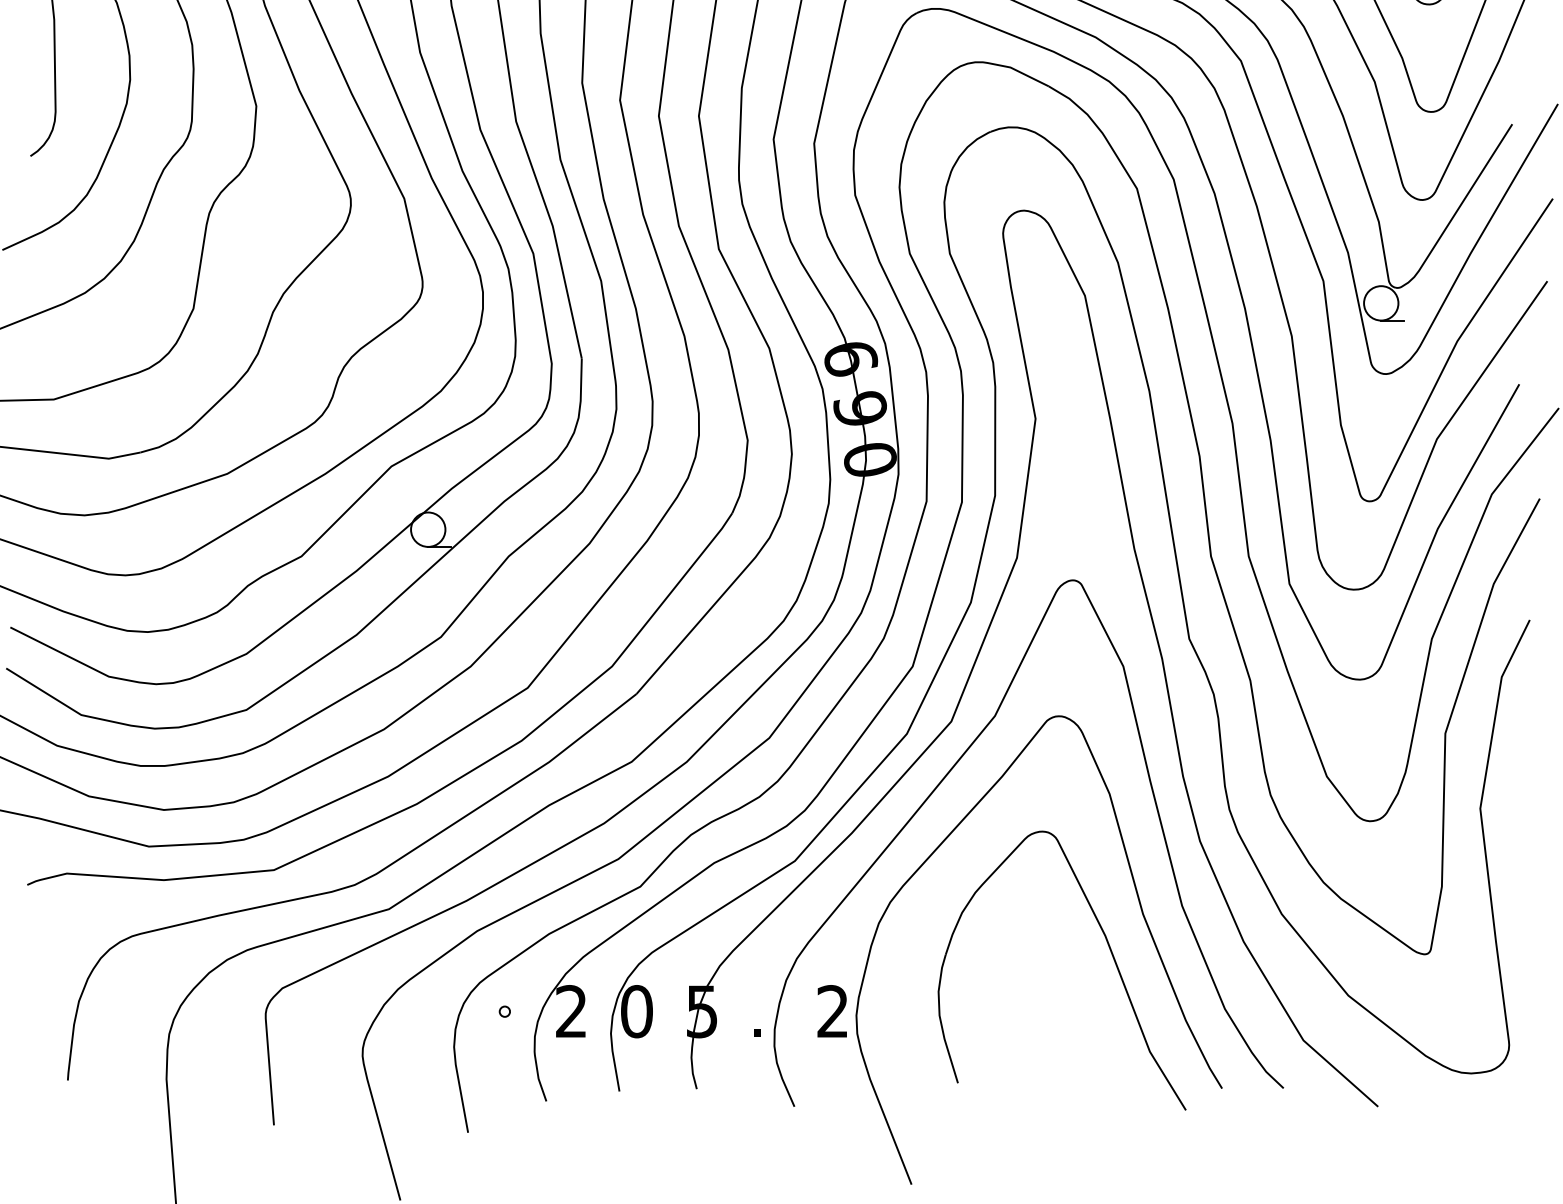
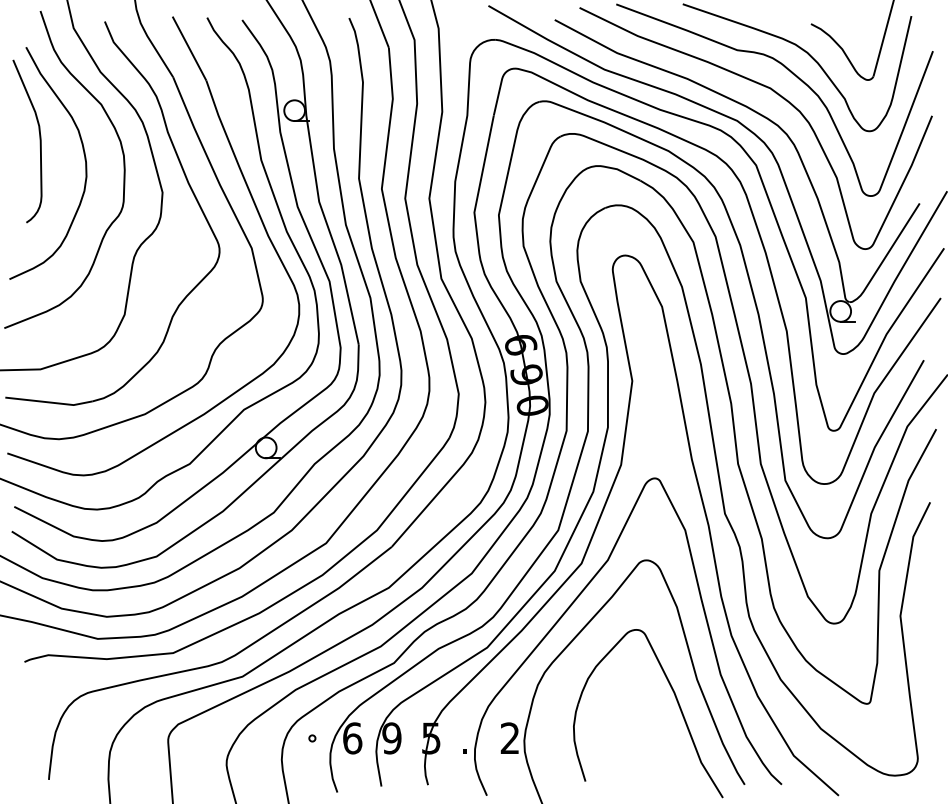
text: (571, 1011) -> (352, 738), 2 -> 6
text: (636, 1011) -> (391, 738), 0 -> 9

